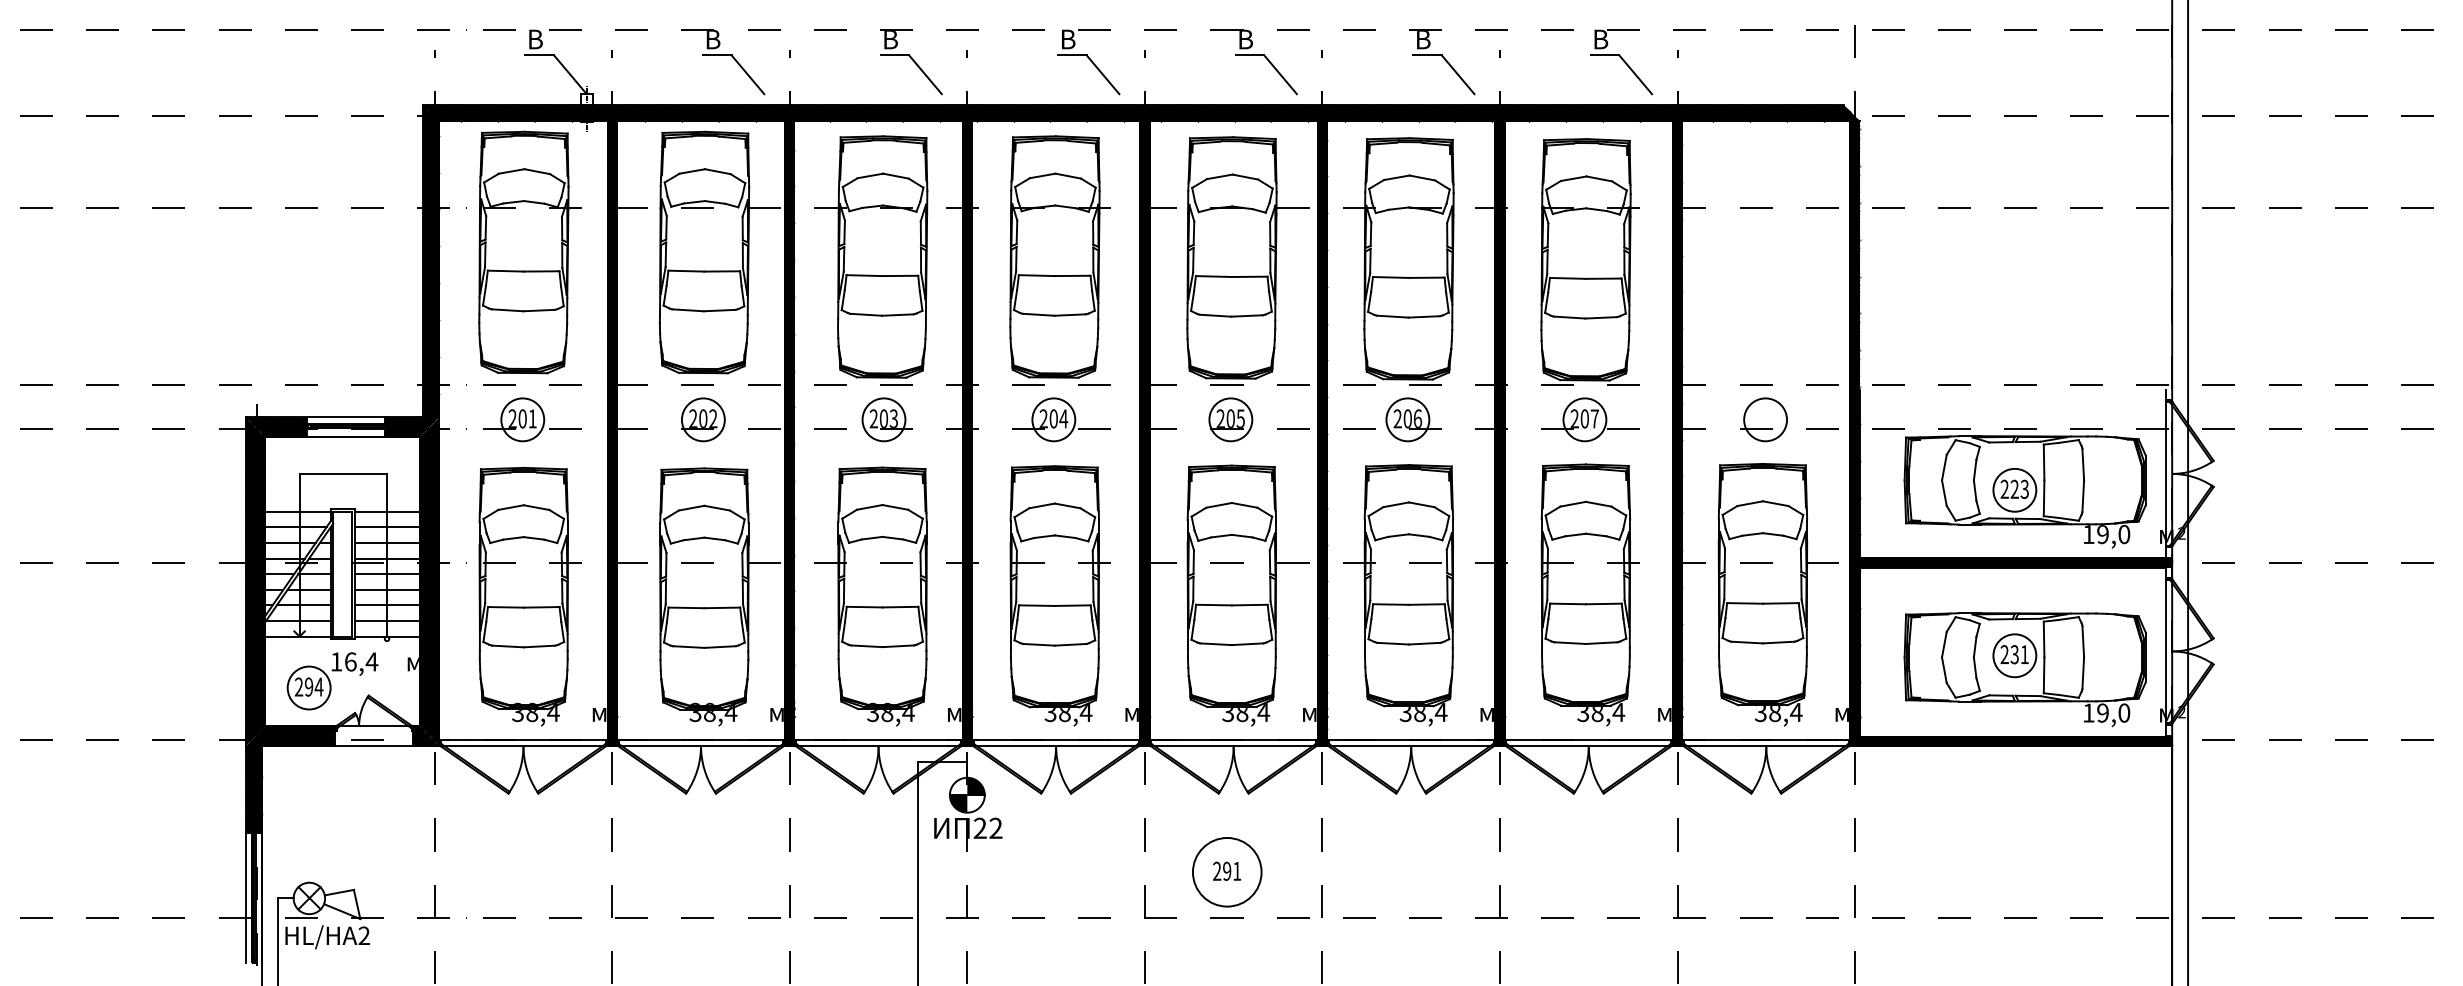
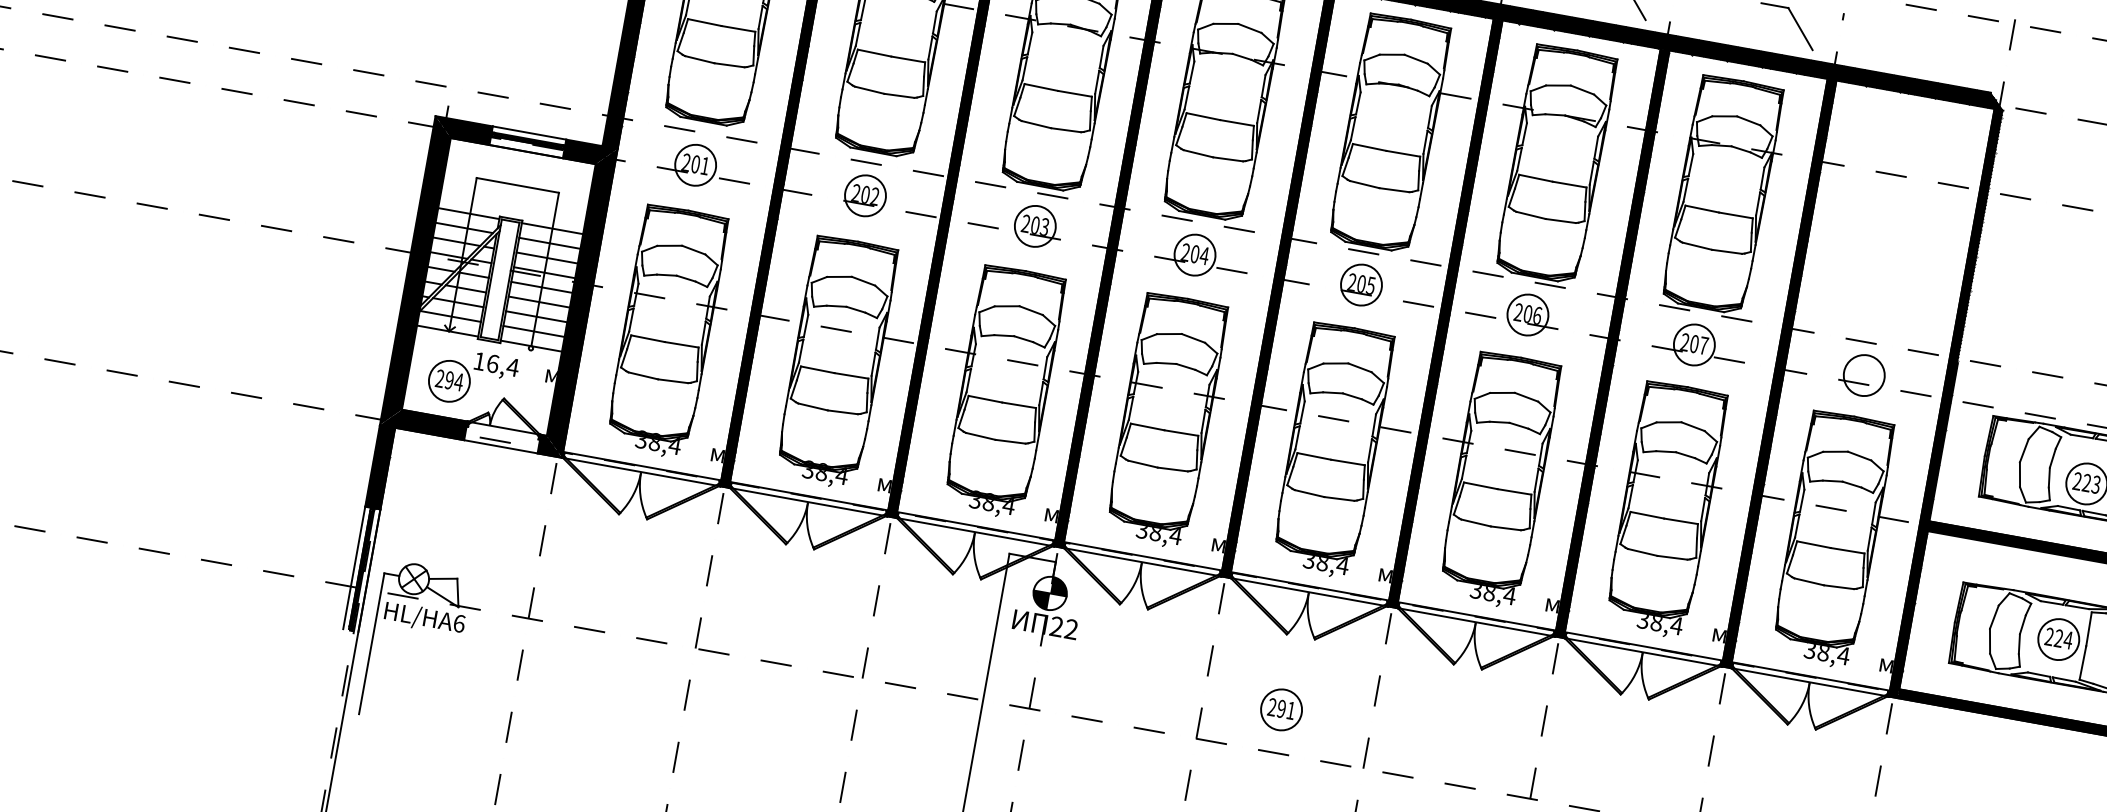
text: (2019, 654) -> (2063, 639), 231 -> 224
circle: (1226, 871) -> (1280, 709), size x0.62
text: (364, 935) -> (459, 623), HL/HA2 -> HL/HA6

